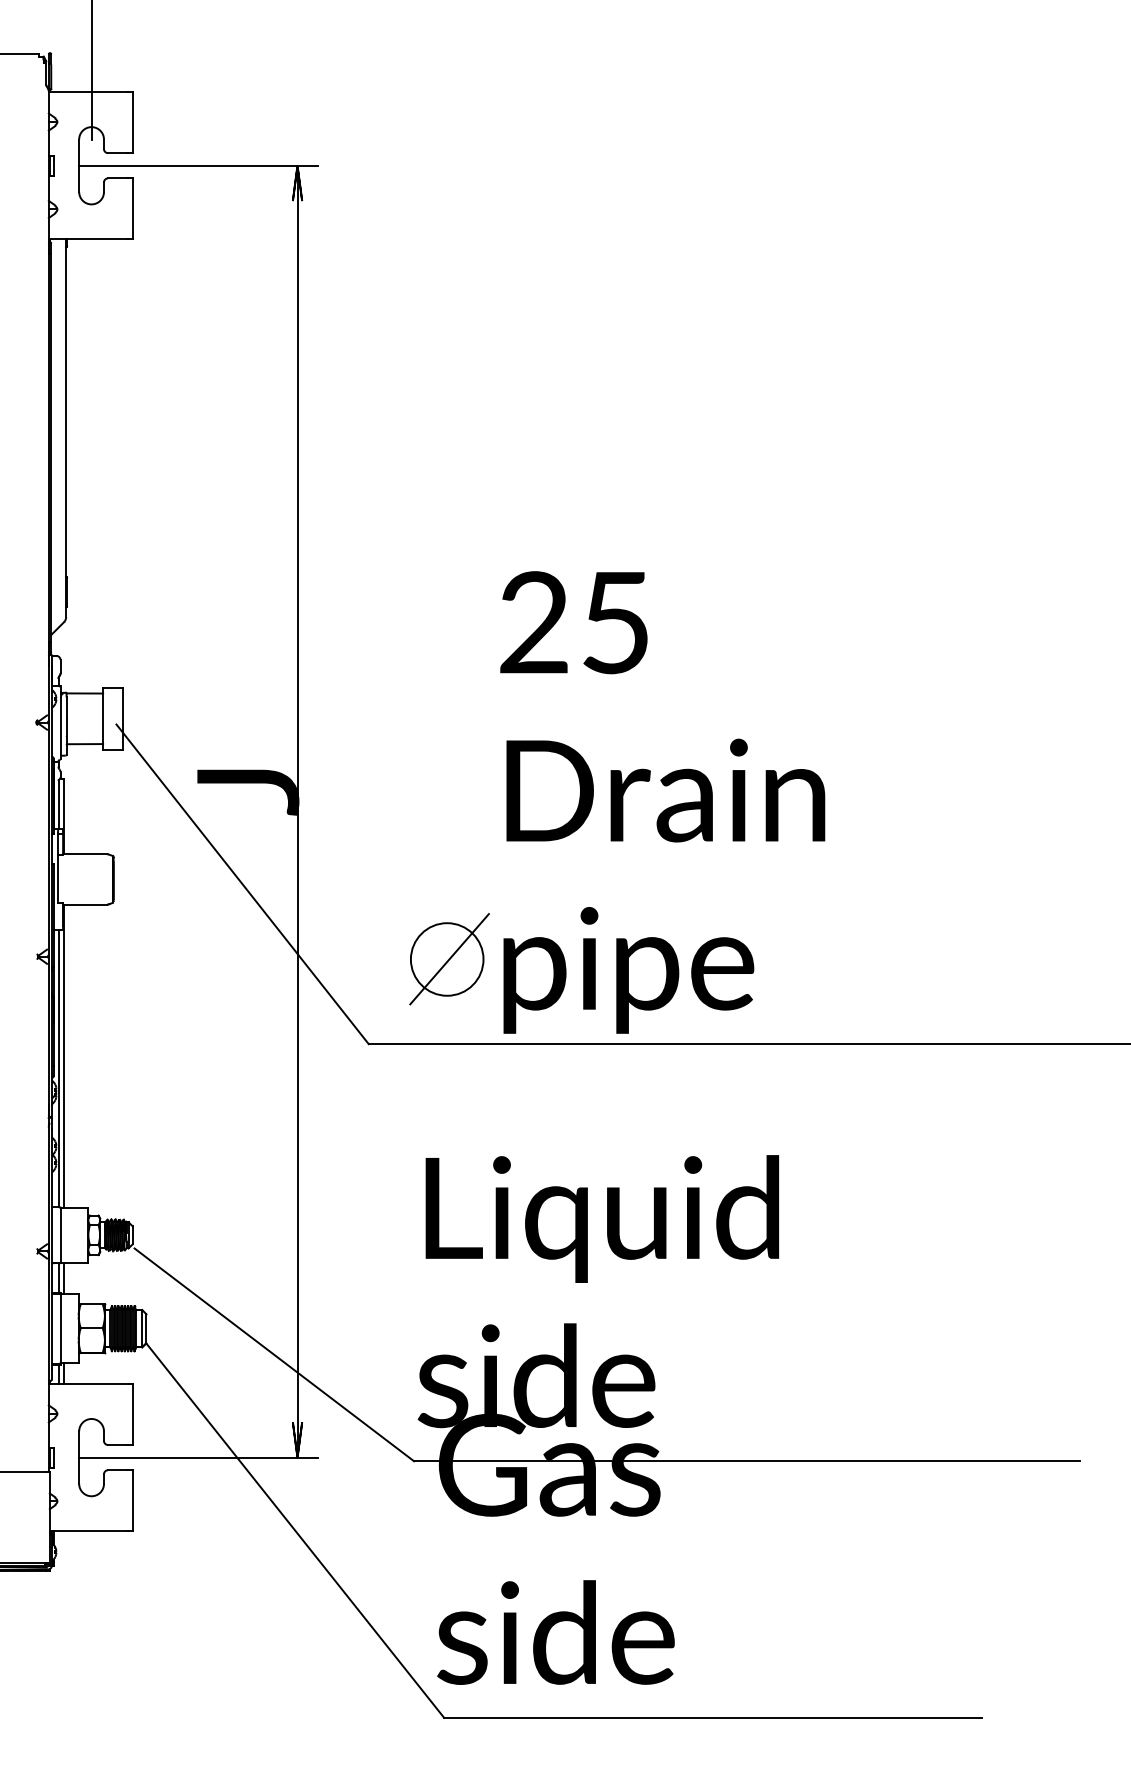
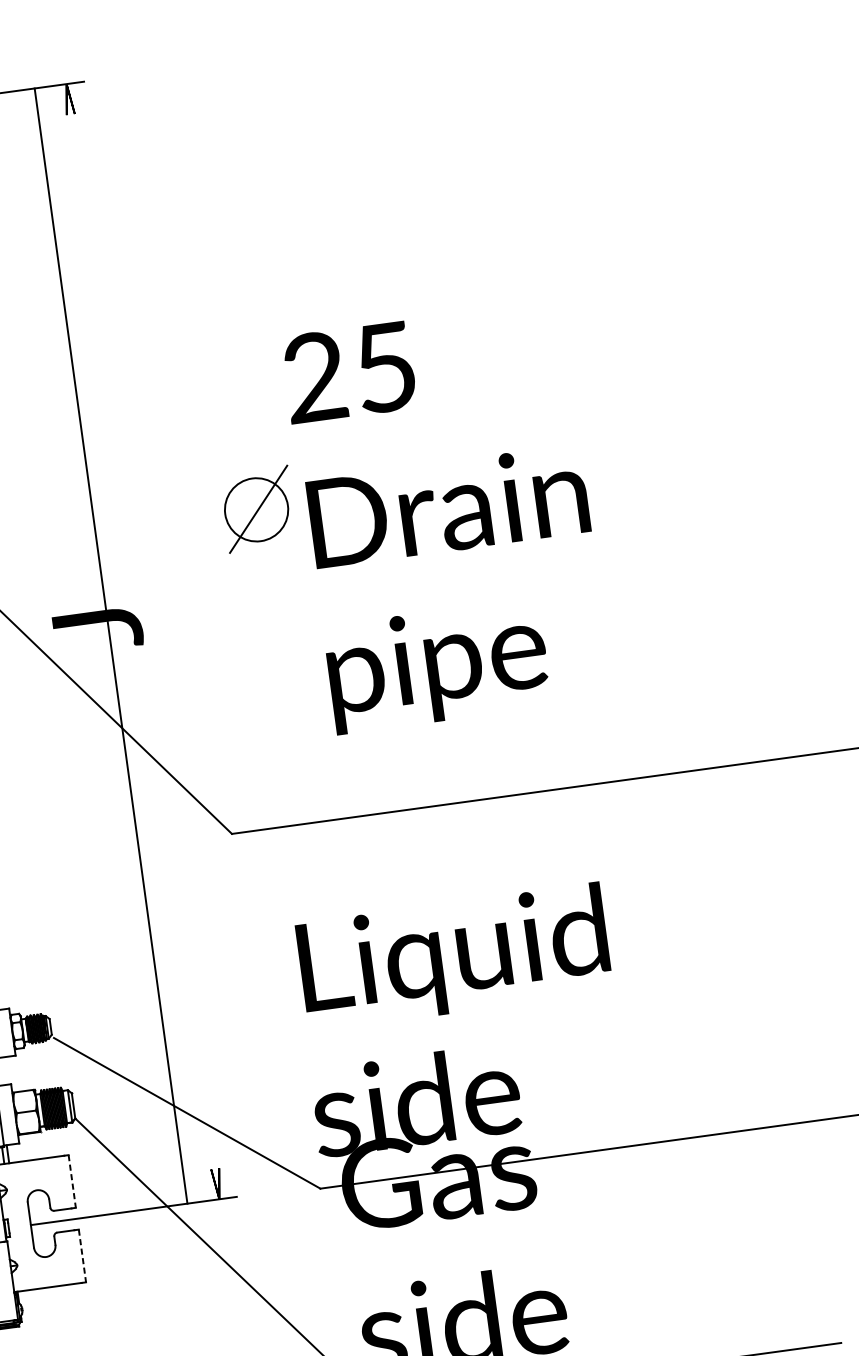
text: (662, 802) -> (446, 517), moved
line: (297, 811) -> (111, 645), moved
part: (449, 959) -> (258, 509), moved
line: (132, 1414) -> (71, 1181), solid -> dashed
line: (132, 1500) -> (82, 1255), solid -> dashed

